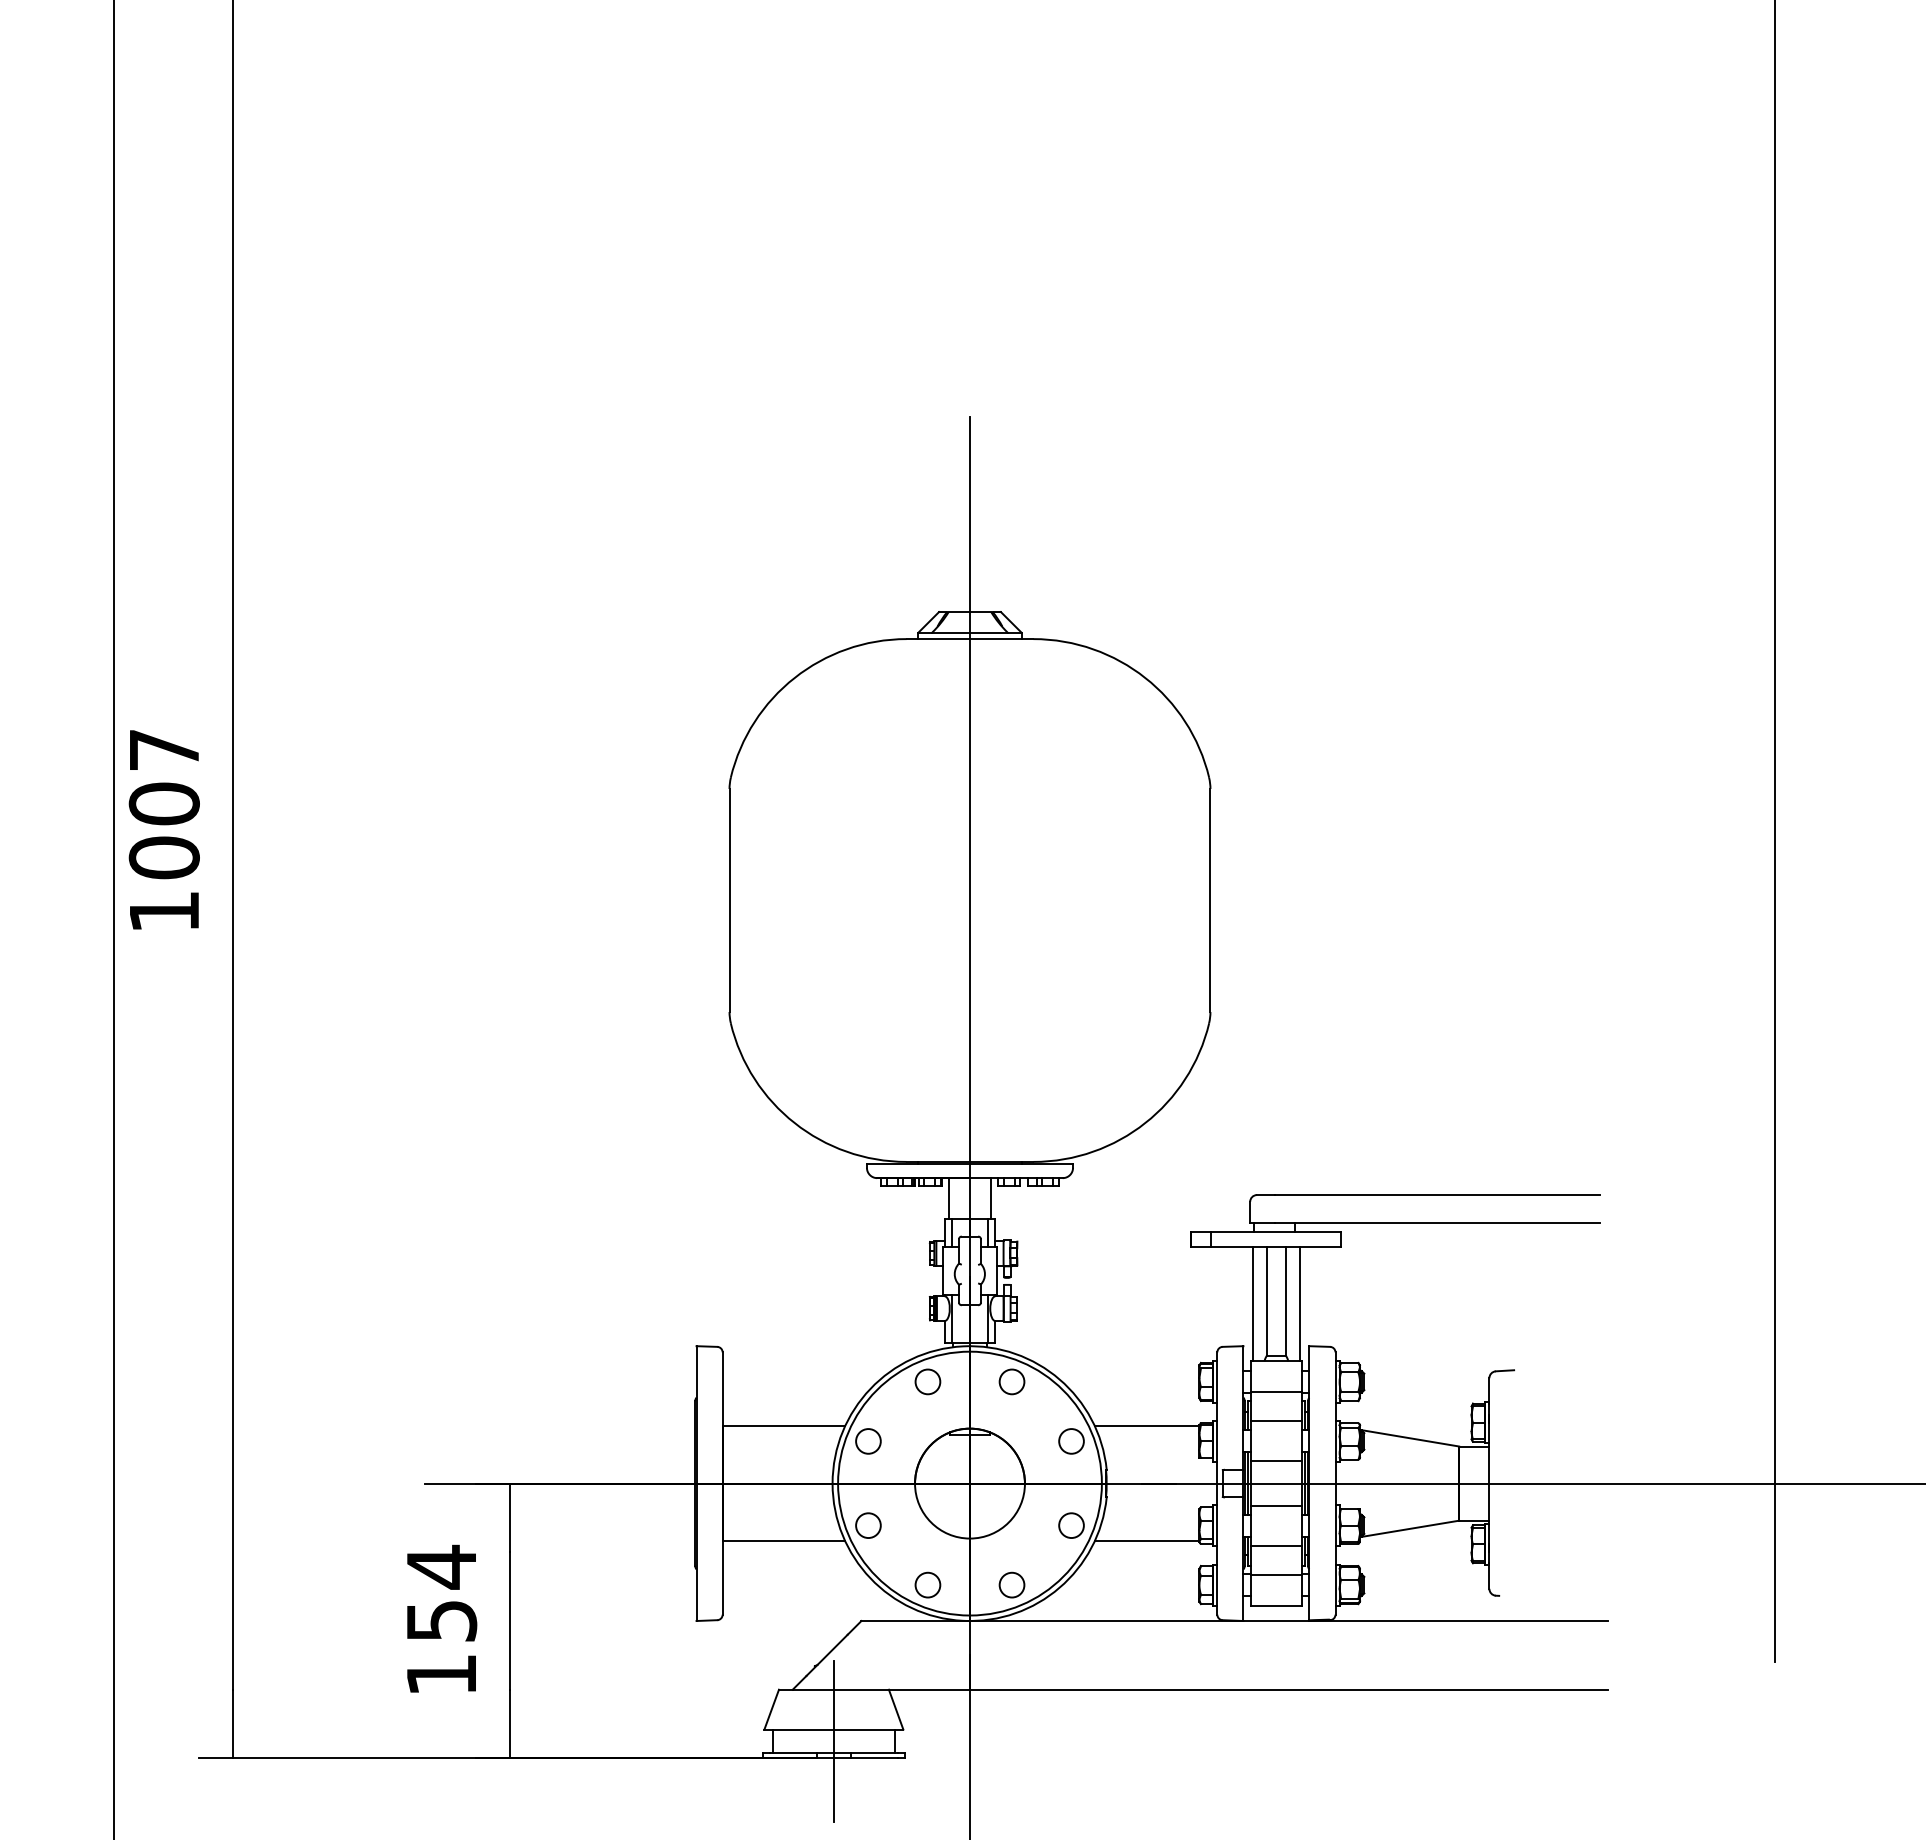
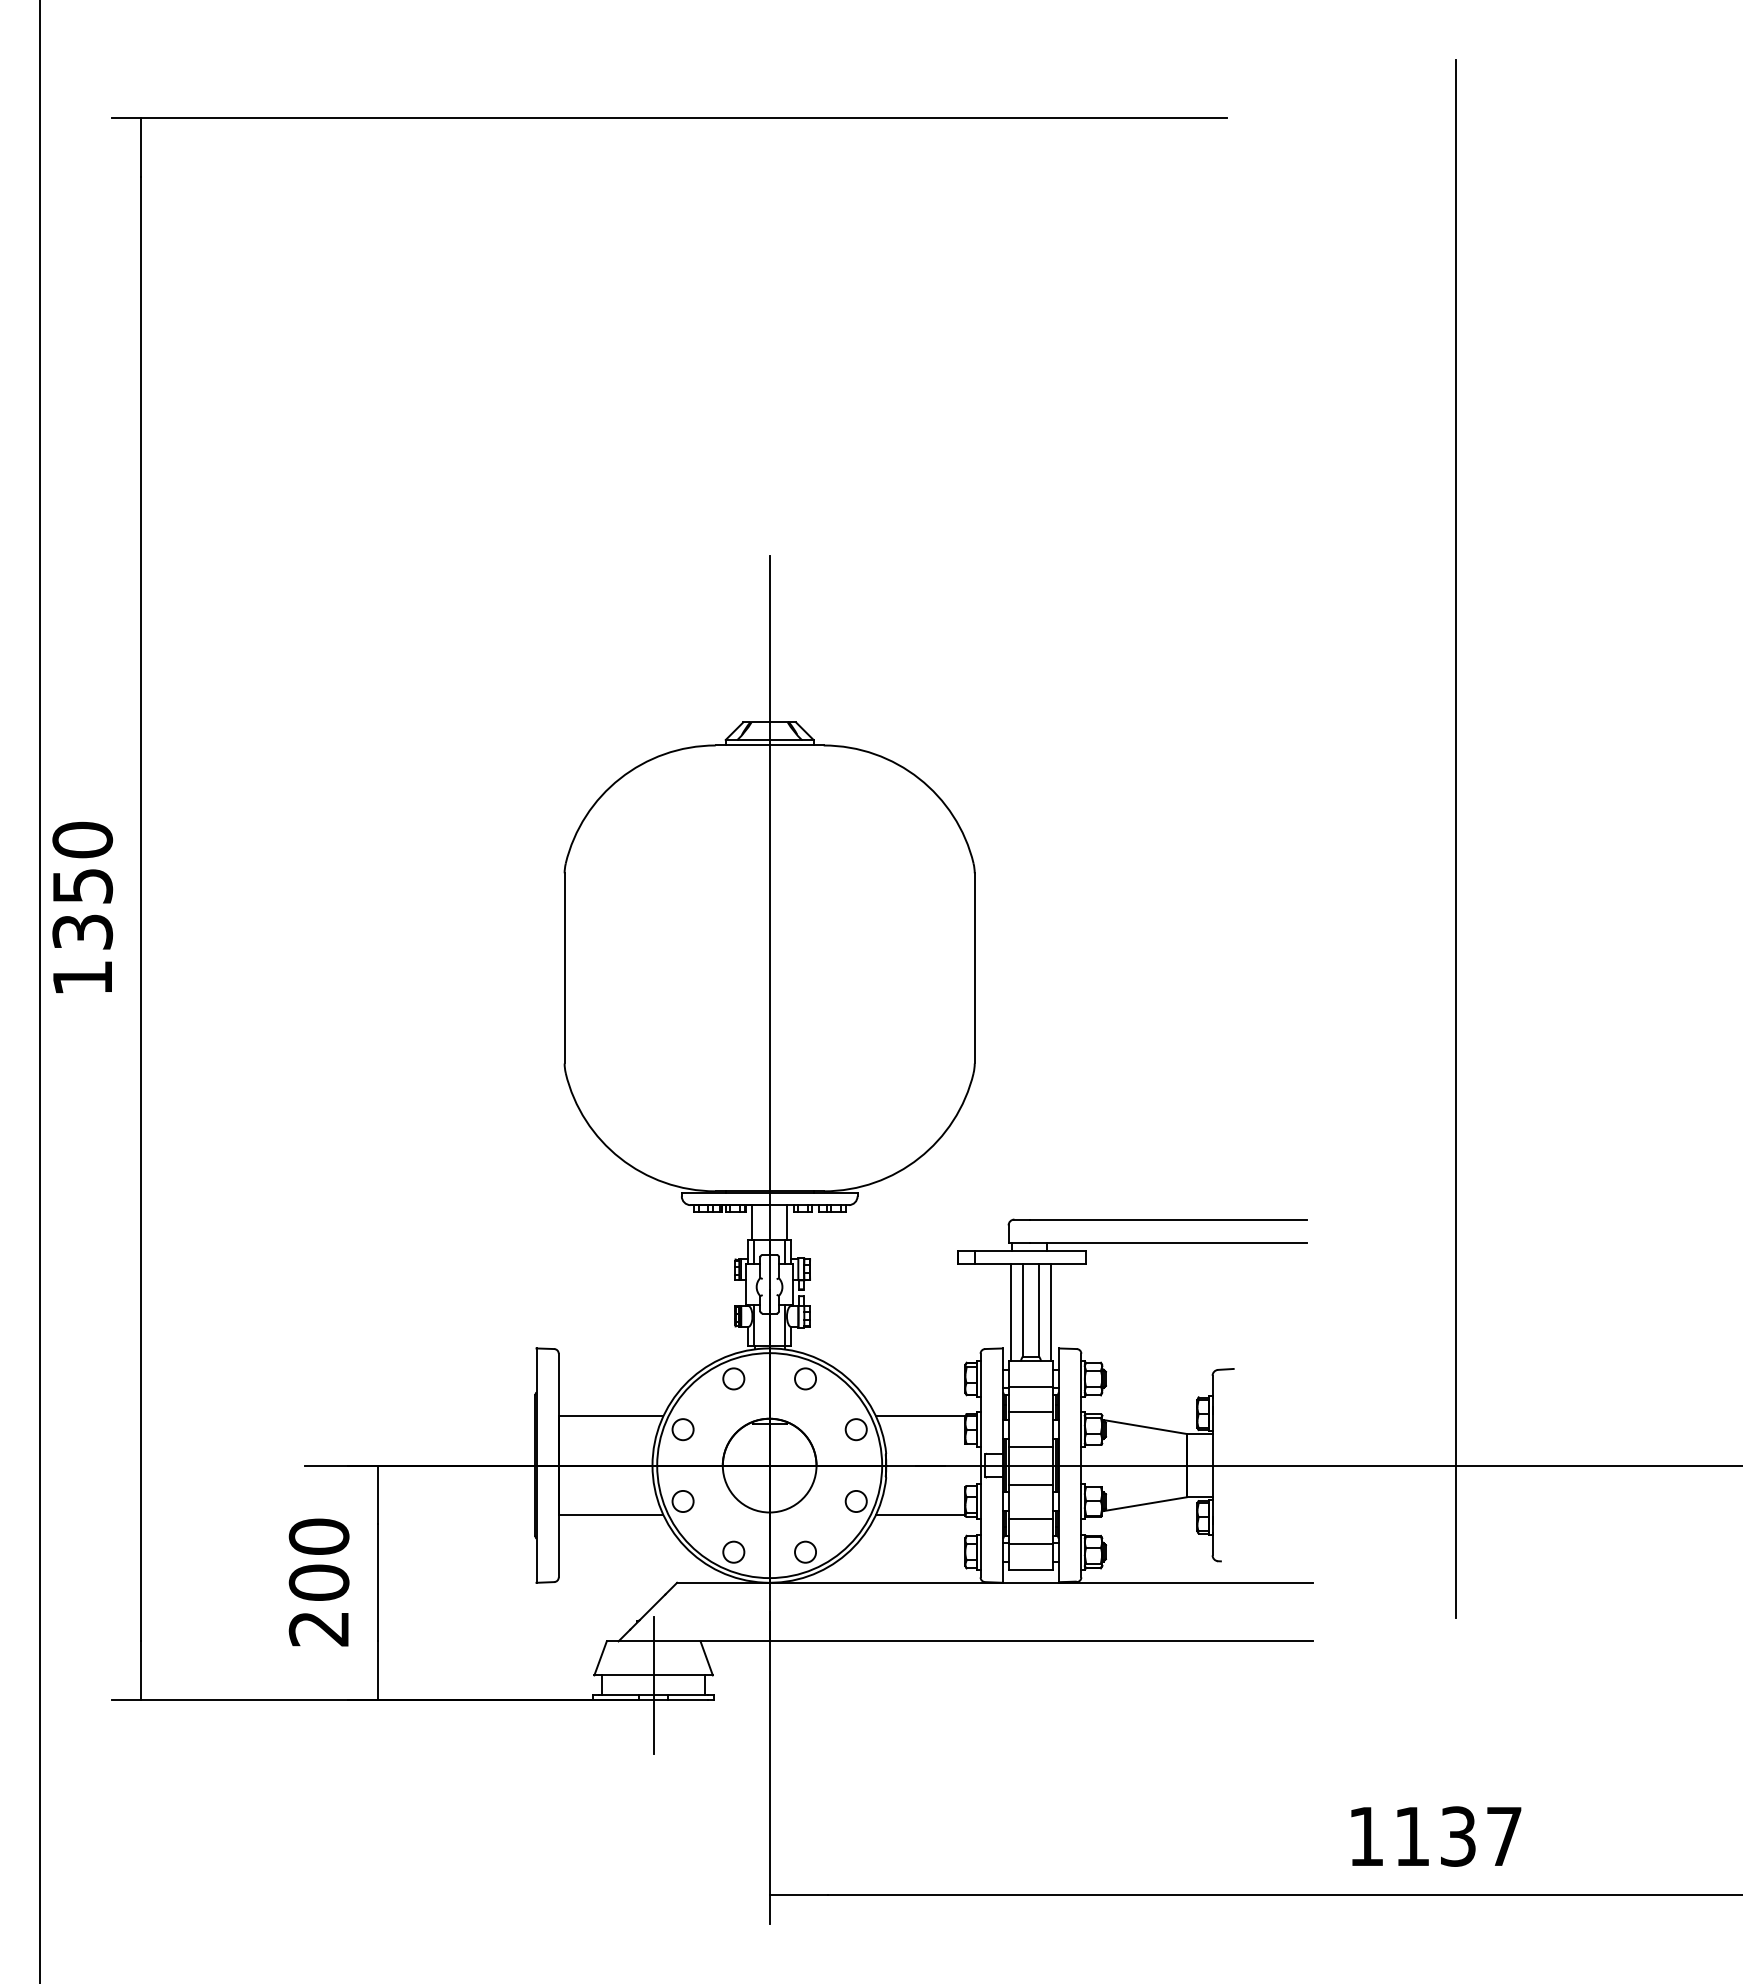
text: (164, 803) -> (82, 885), 1007 -> 1350
text: (440, 1619) -> (318, 1581), 154 -> 200

